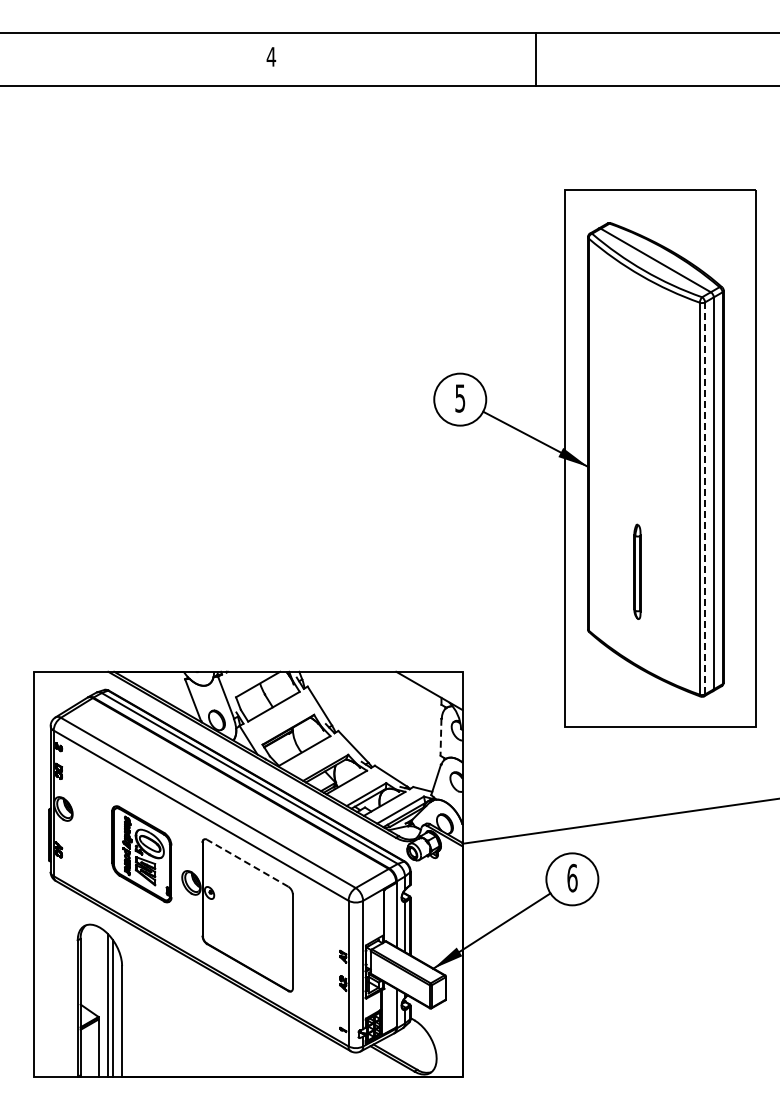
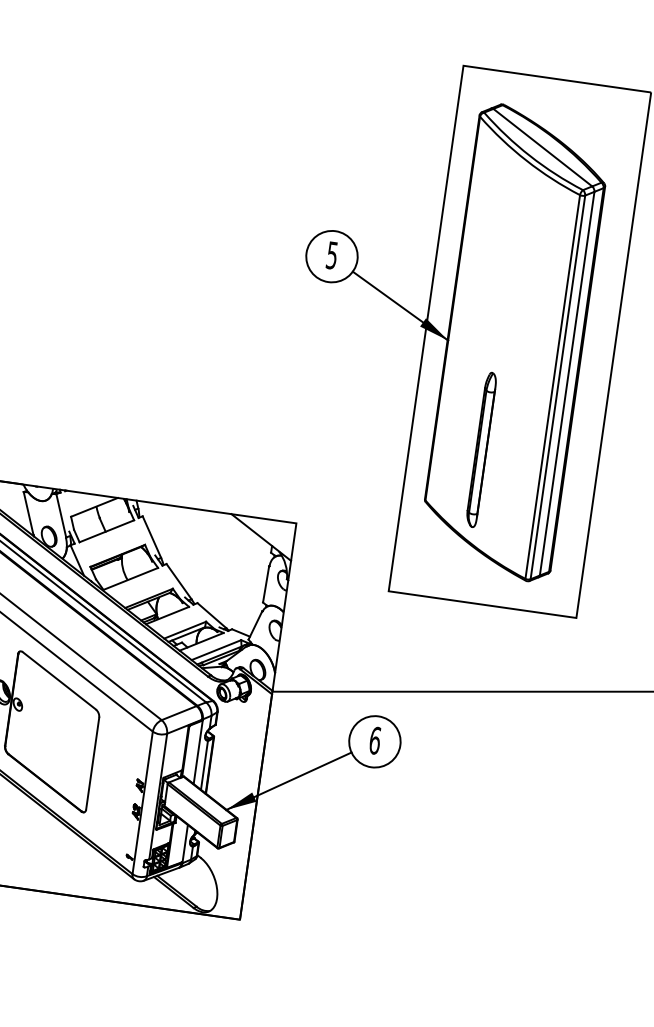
line: (705, 498) -> (558, 387), dashed -> solid
part: (637, 571) -> (481, 449), size x1.67
line: (440, 737) -> (265, 584), dashed -> solid
line: (247, 863) -> (59, 681), dashed -> solid

